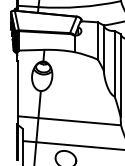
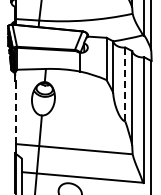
line: (114, 63) -> (125, 84), solid -> dashed
line: (18, 88) -> (16, 112), solid -> dashed

